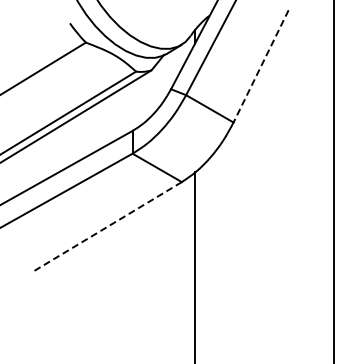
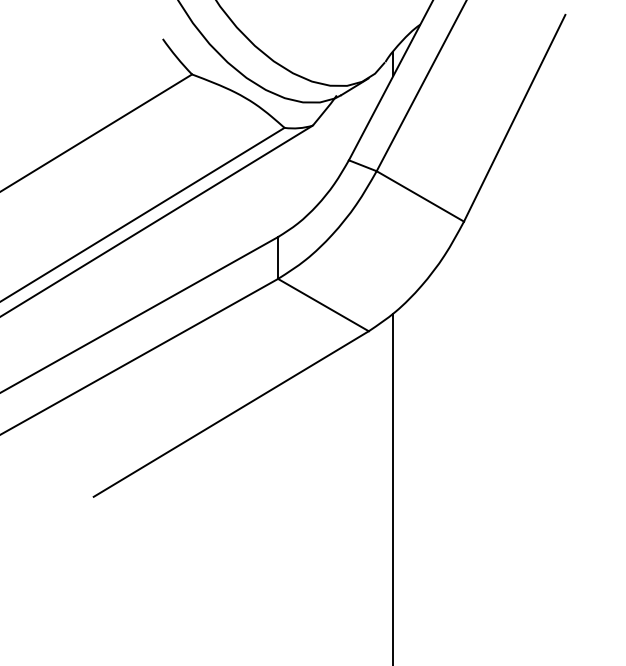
line: (261, 66) -> (515, 118), dashed -> solid
line: (106, 227) -> (230, 414), dashed -> solid

